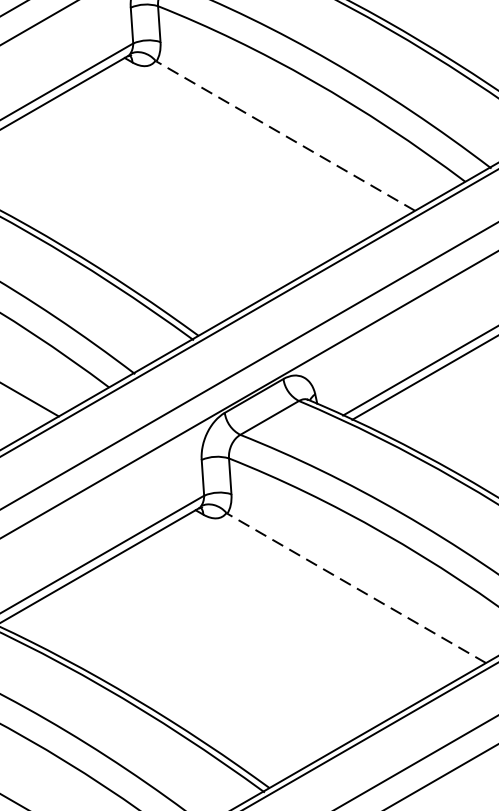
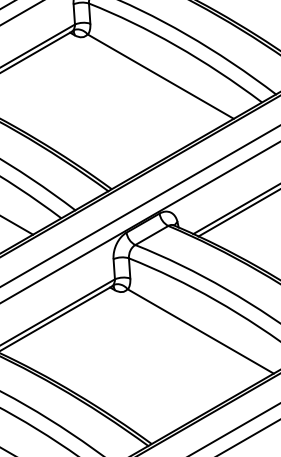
line: (284, 135) -> (160, 76), dashed -> solid
line: (355, 588) -> (200, 331), dashed -> solid

